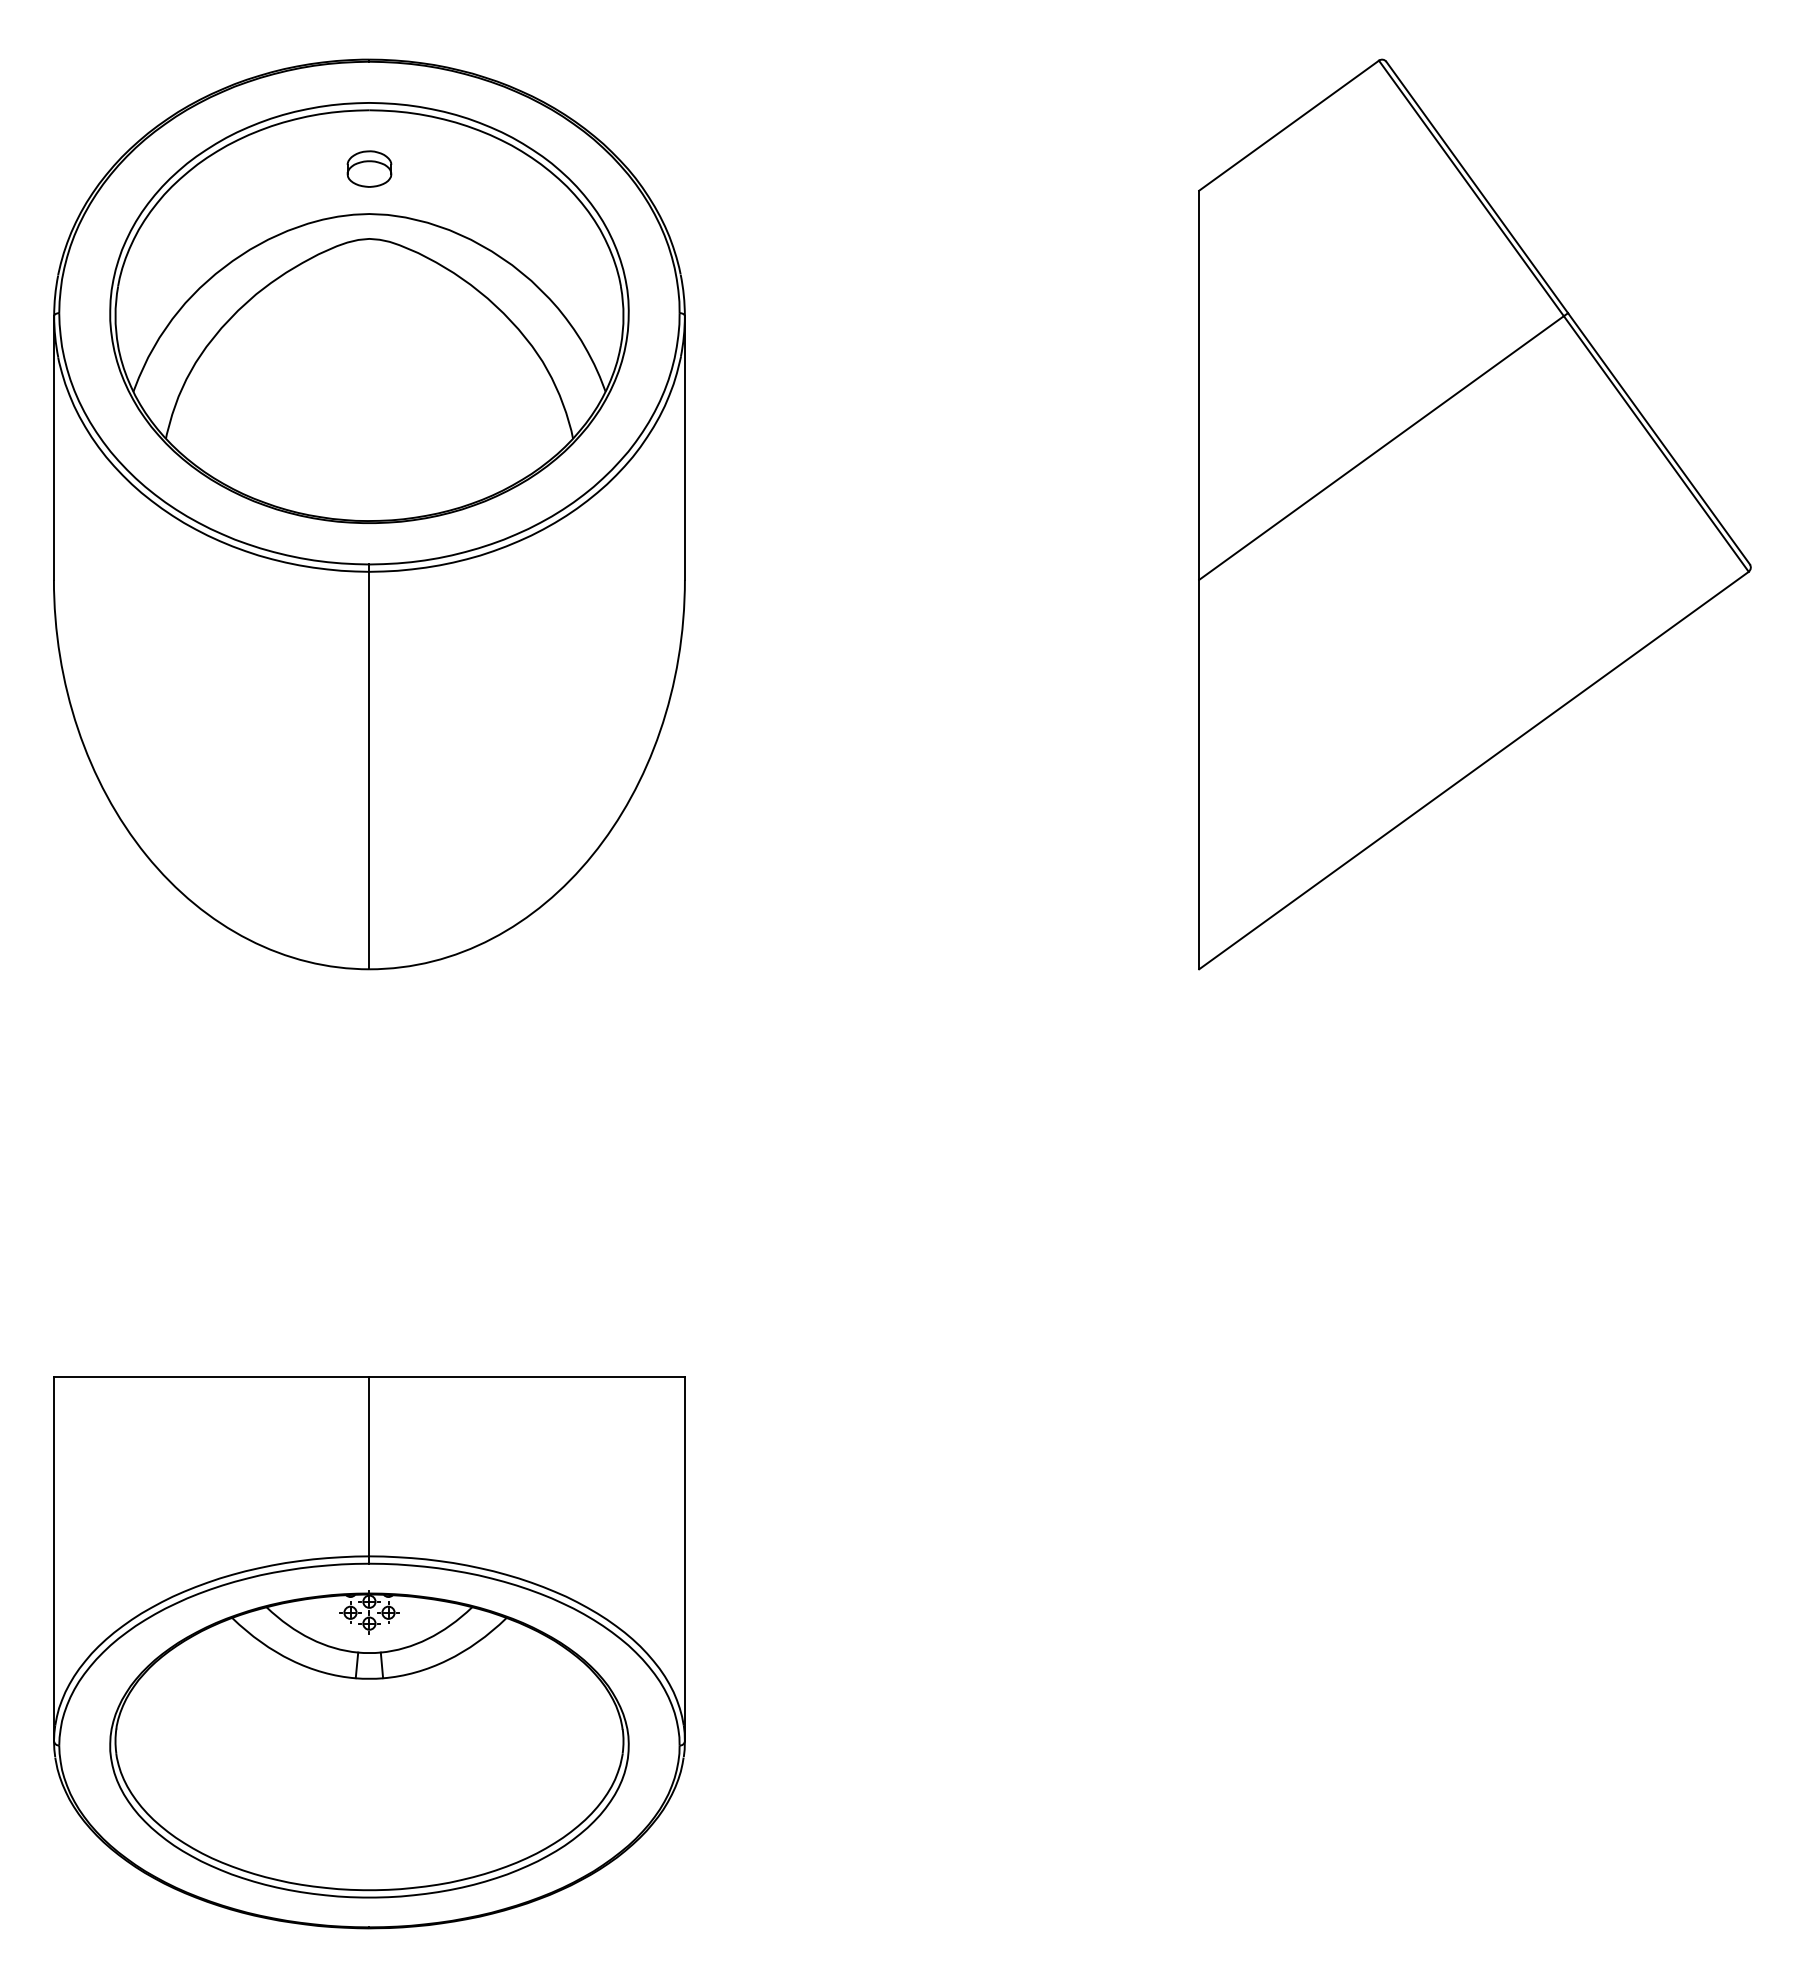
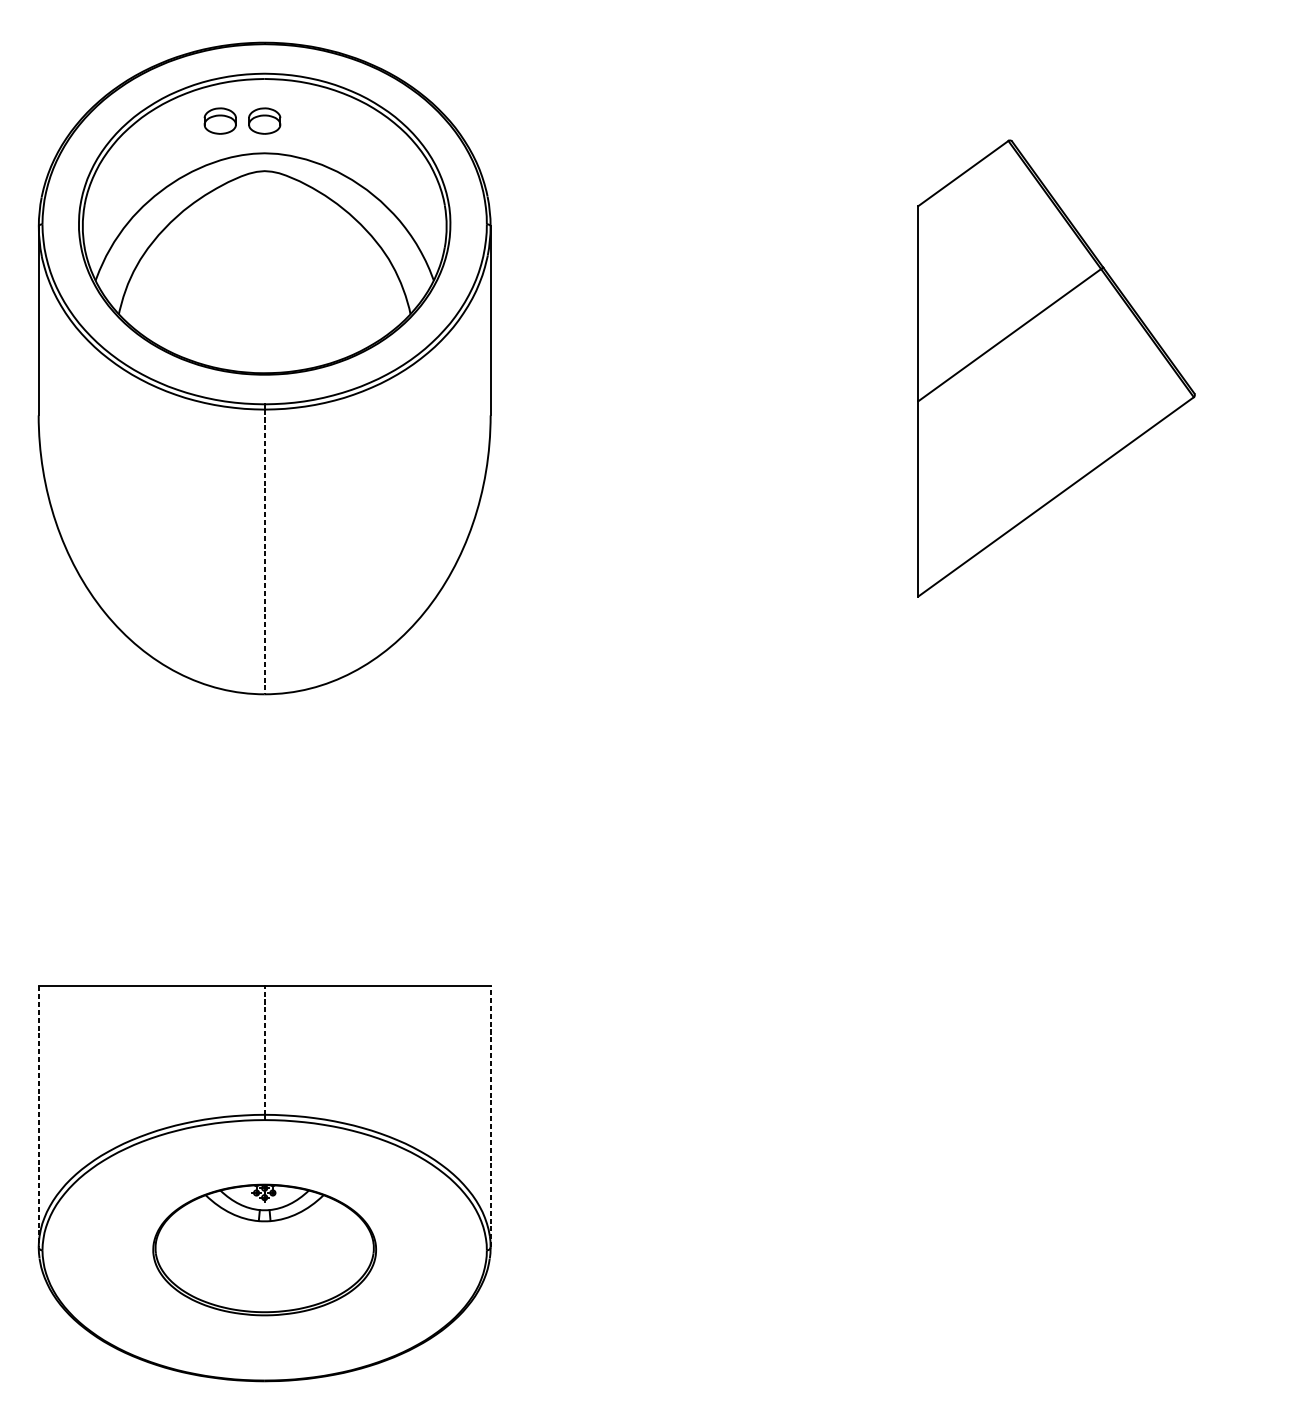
part: (307, 168) -> (220, 120), added
part: (1474, 514) -> (1056, 368), size x0.7
line: (369, 770) -> (264, 551), solid -> dashed
line: (369, 1466) -> (264, 1050), solid -> dashed
line: (684, 1558) -> (490, 1116), solid -> dashed
line: (54, 1559) -> (39, 1117), solid -> dashed
part: (369, 1744) -> (264, 1249), size x0.6

